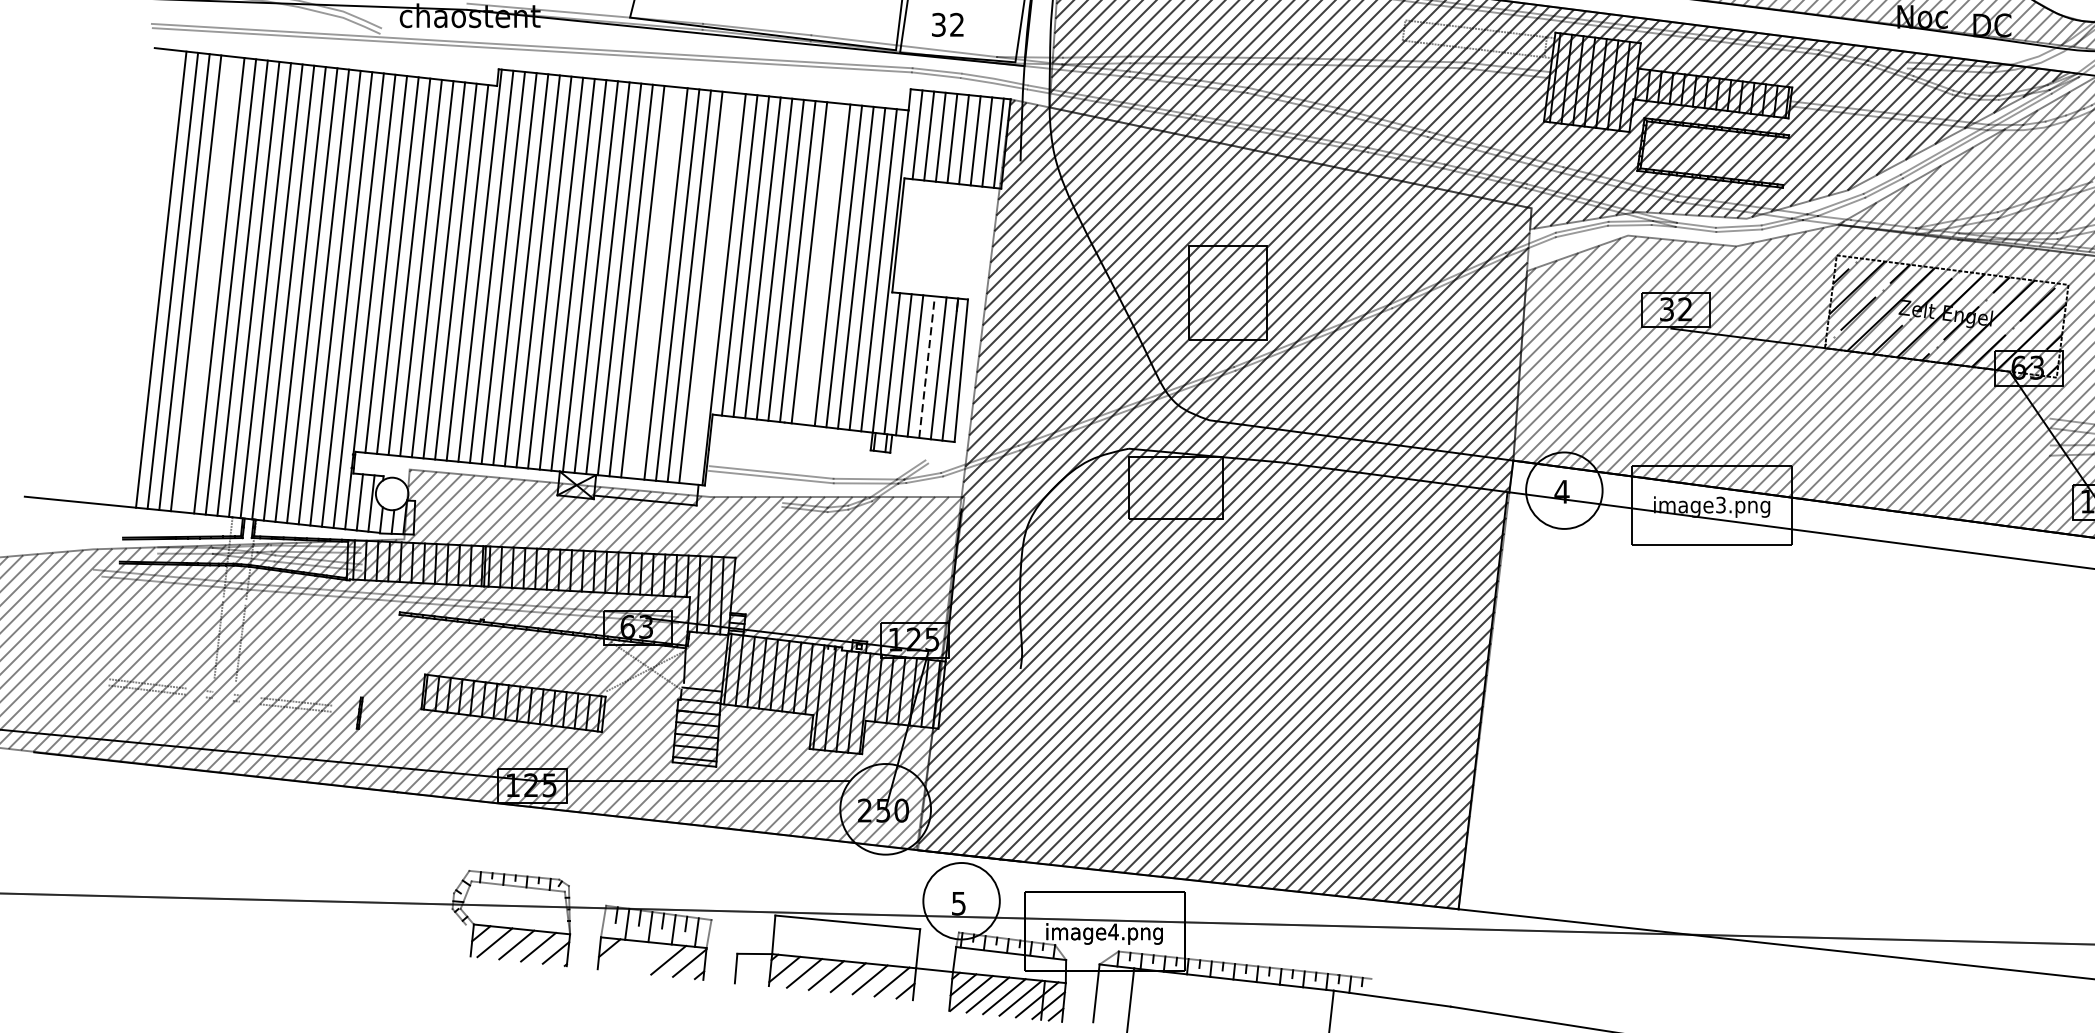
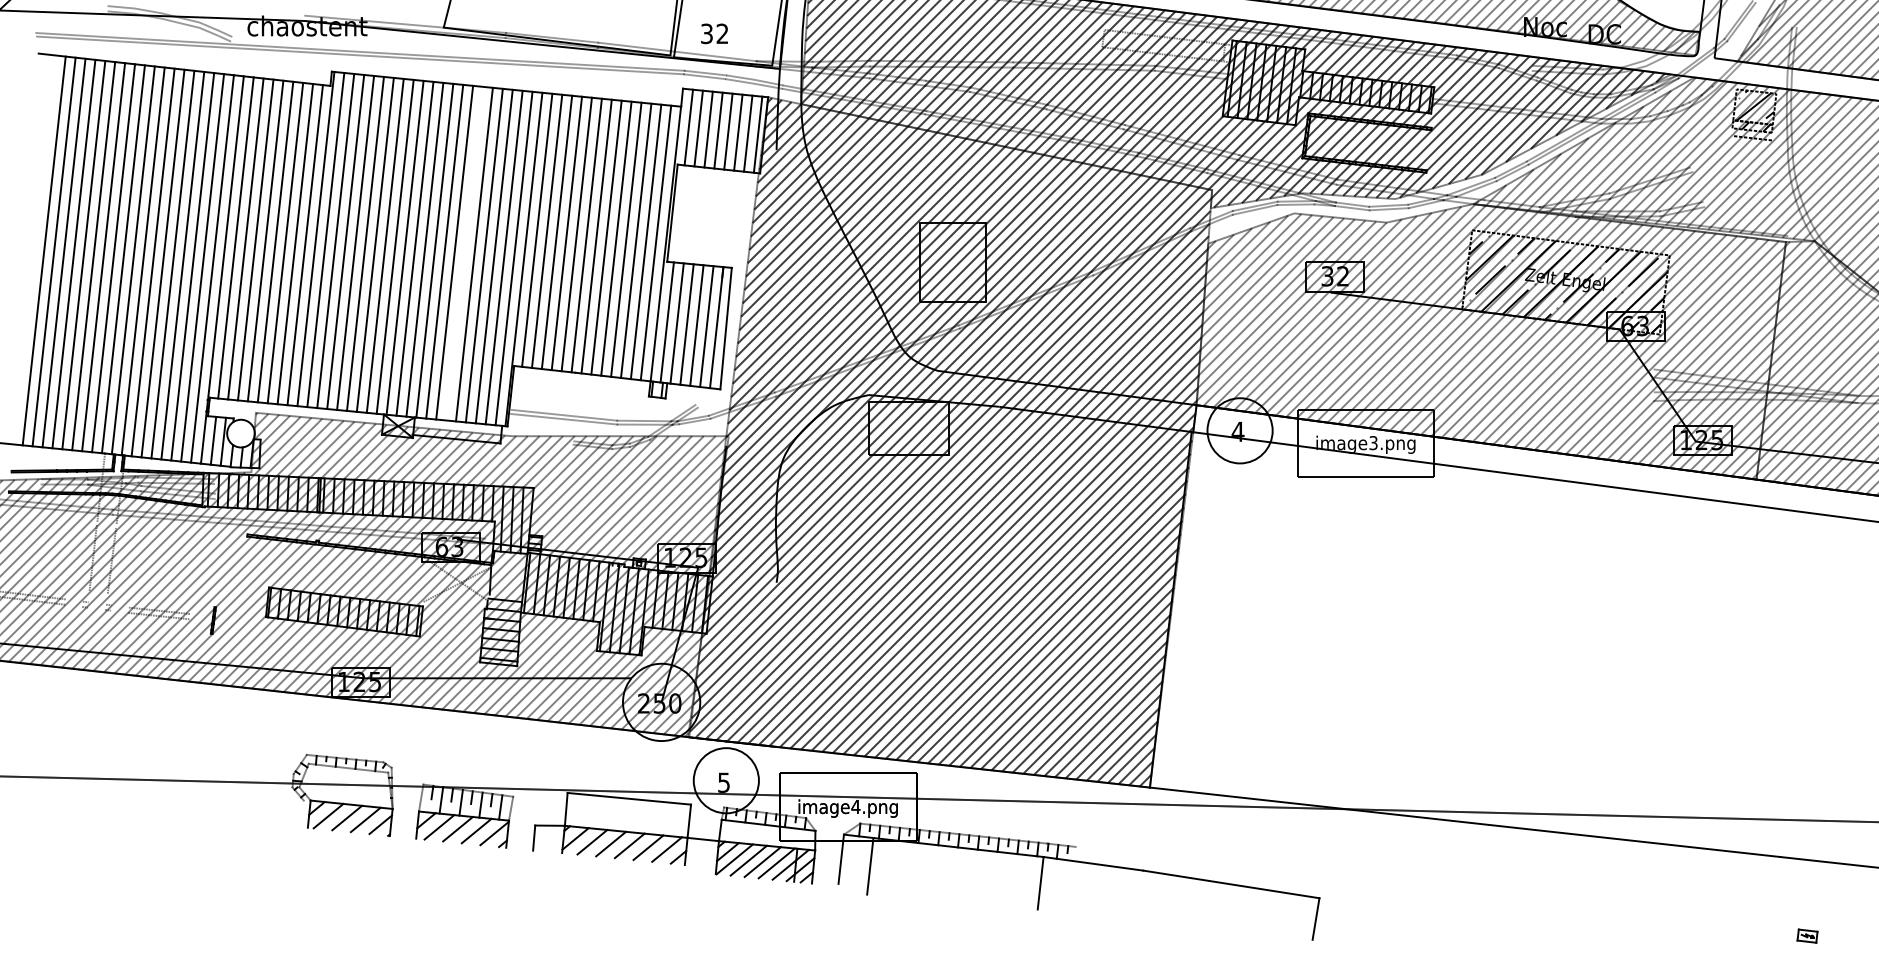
line: (820, 263) -> (606, 237), added
line: (207, 284) -> (83, 255), added
line: (711, 288) -> (513, 258), added
line: (926, 367) -> (696, 325), dashed -> solid
line: (625, 956) -> (439, 827), added
line: (646, 957) -> (457, 828), added

